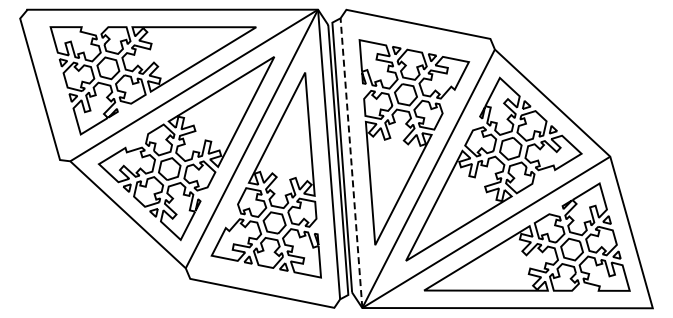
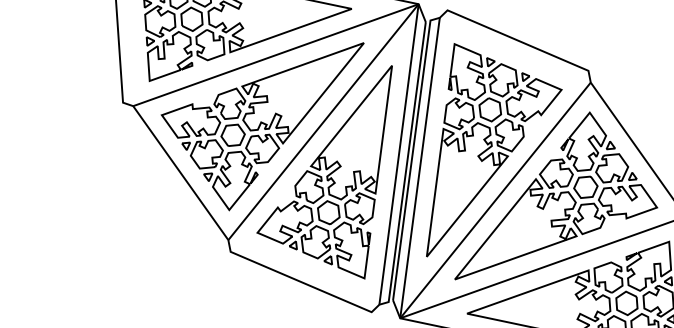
line: (351, 162) -> (420, 167), dashed -> solid

